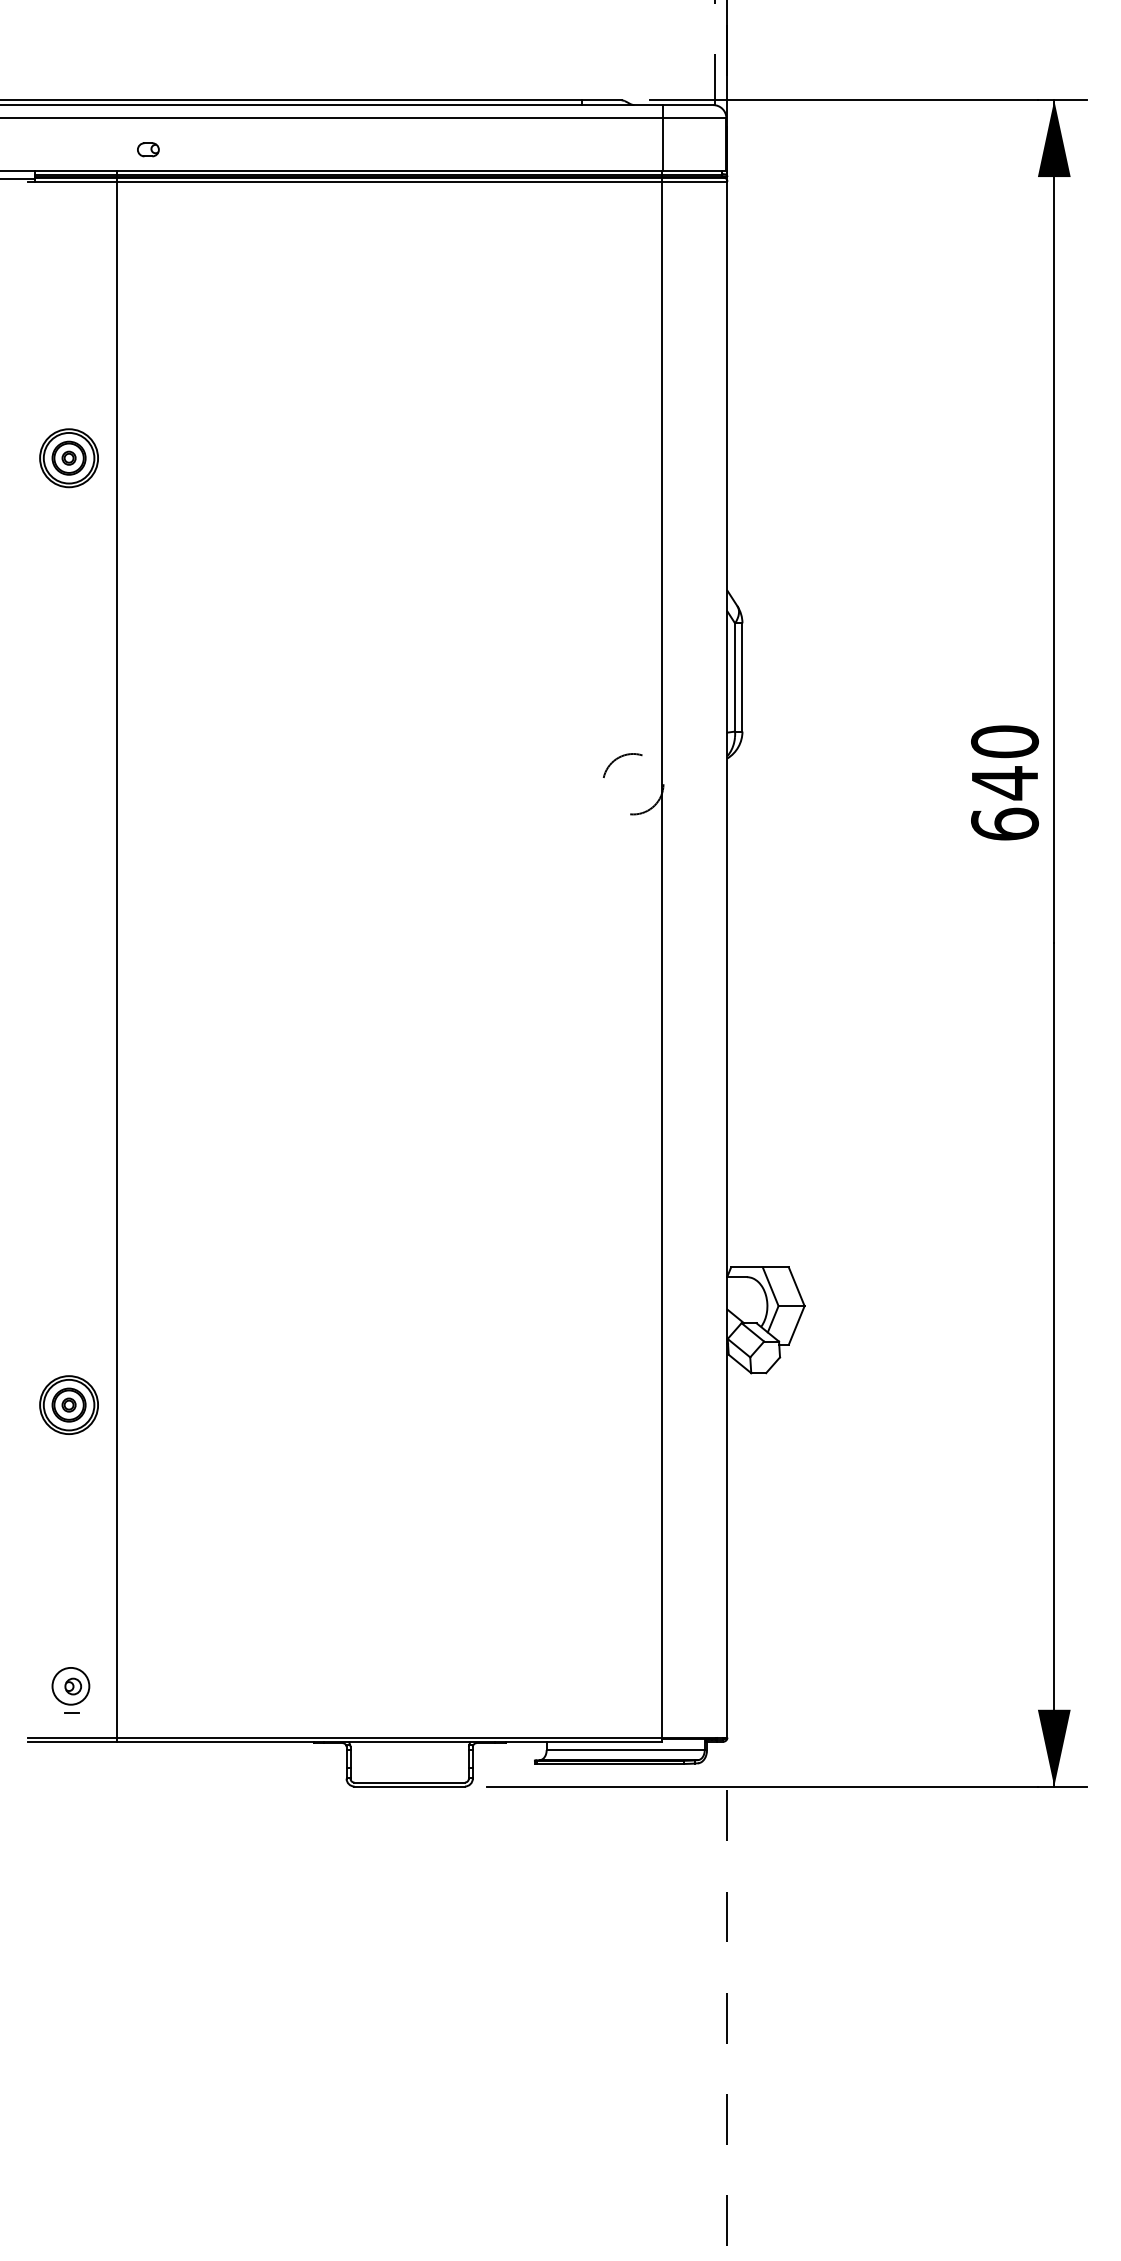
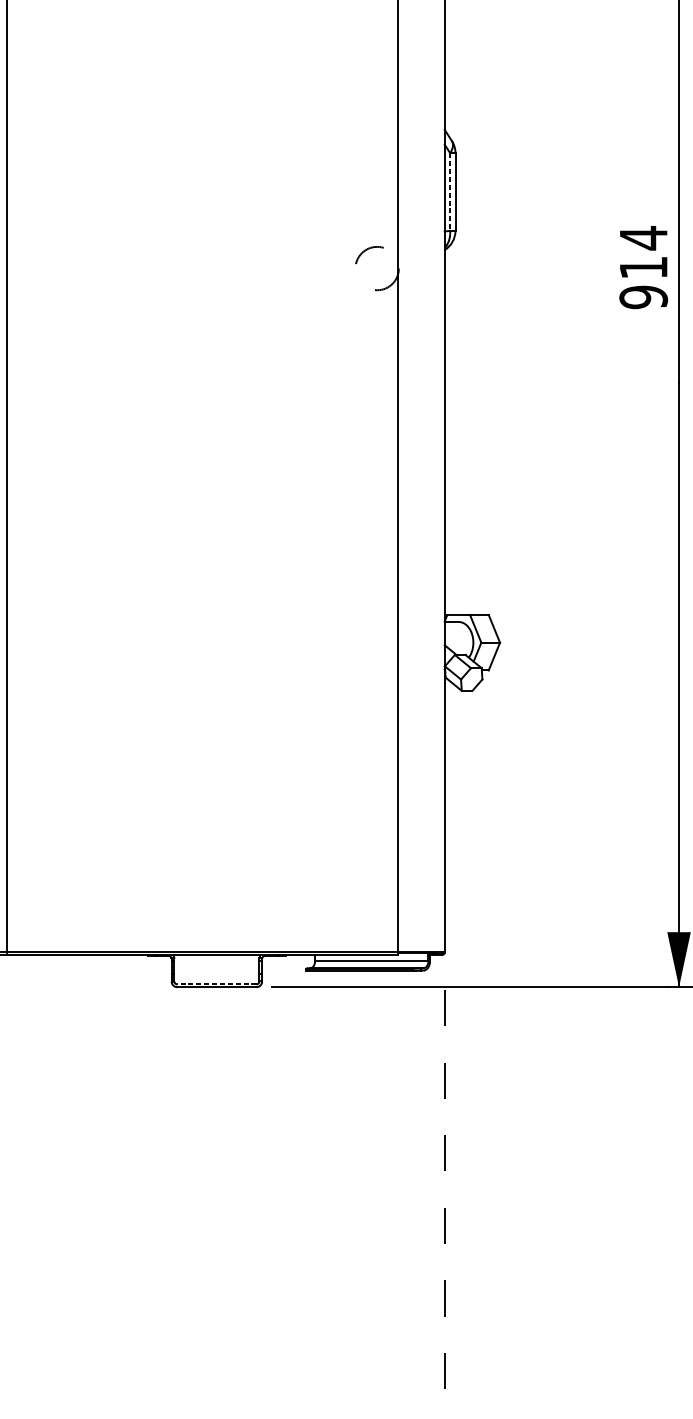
line: (735, 677) -> (450, 192), solid -> dashed
text: (1005, 782) -> (644, 267), 640 -> 914
line: (409, 1782) -> (216, 984), solid -> dashed

